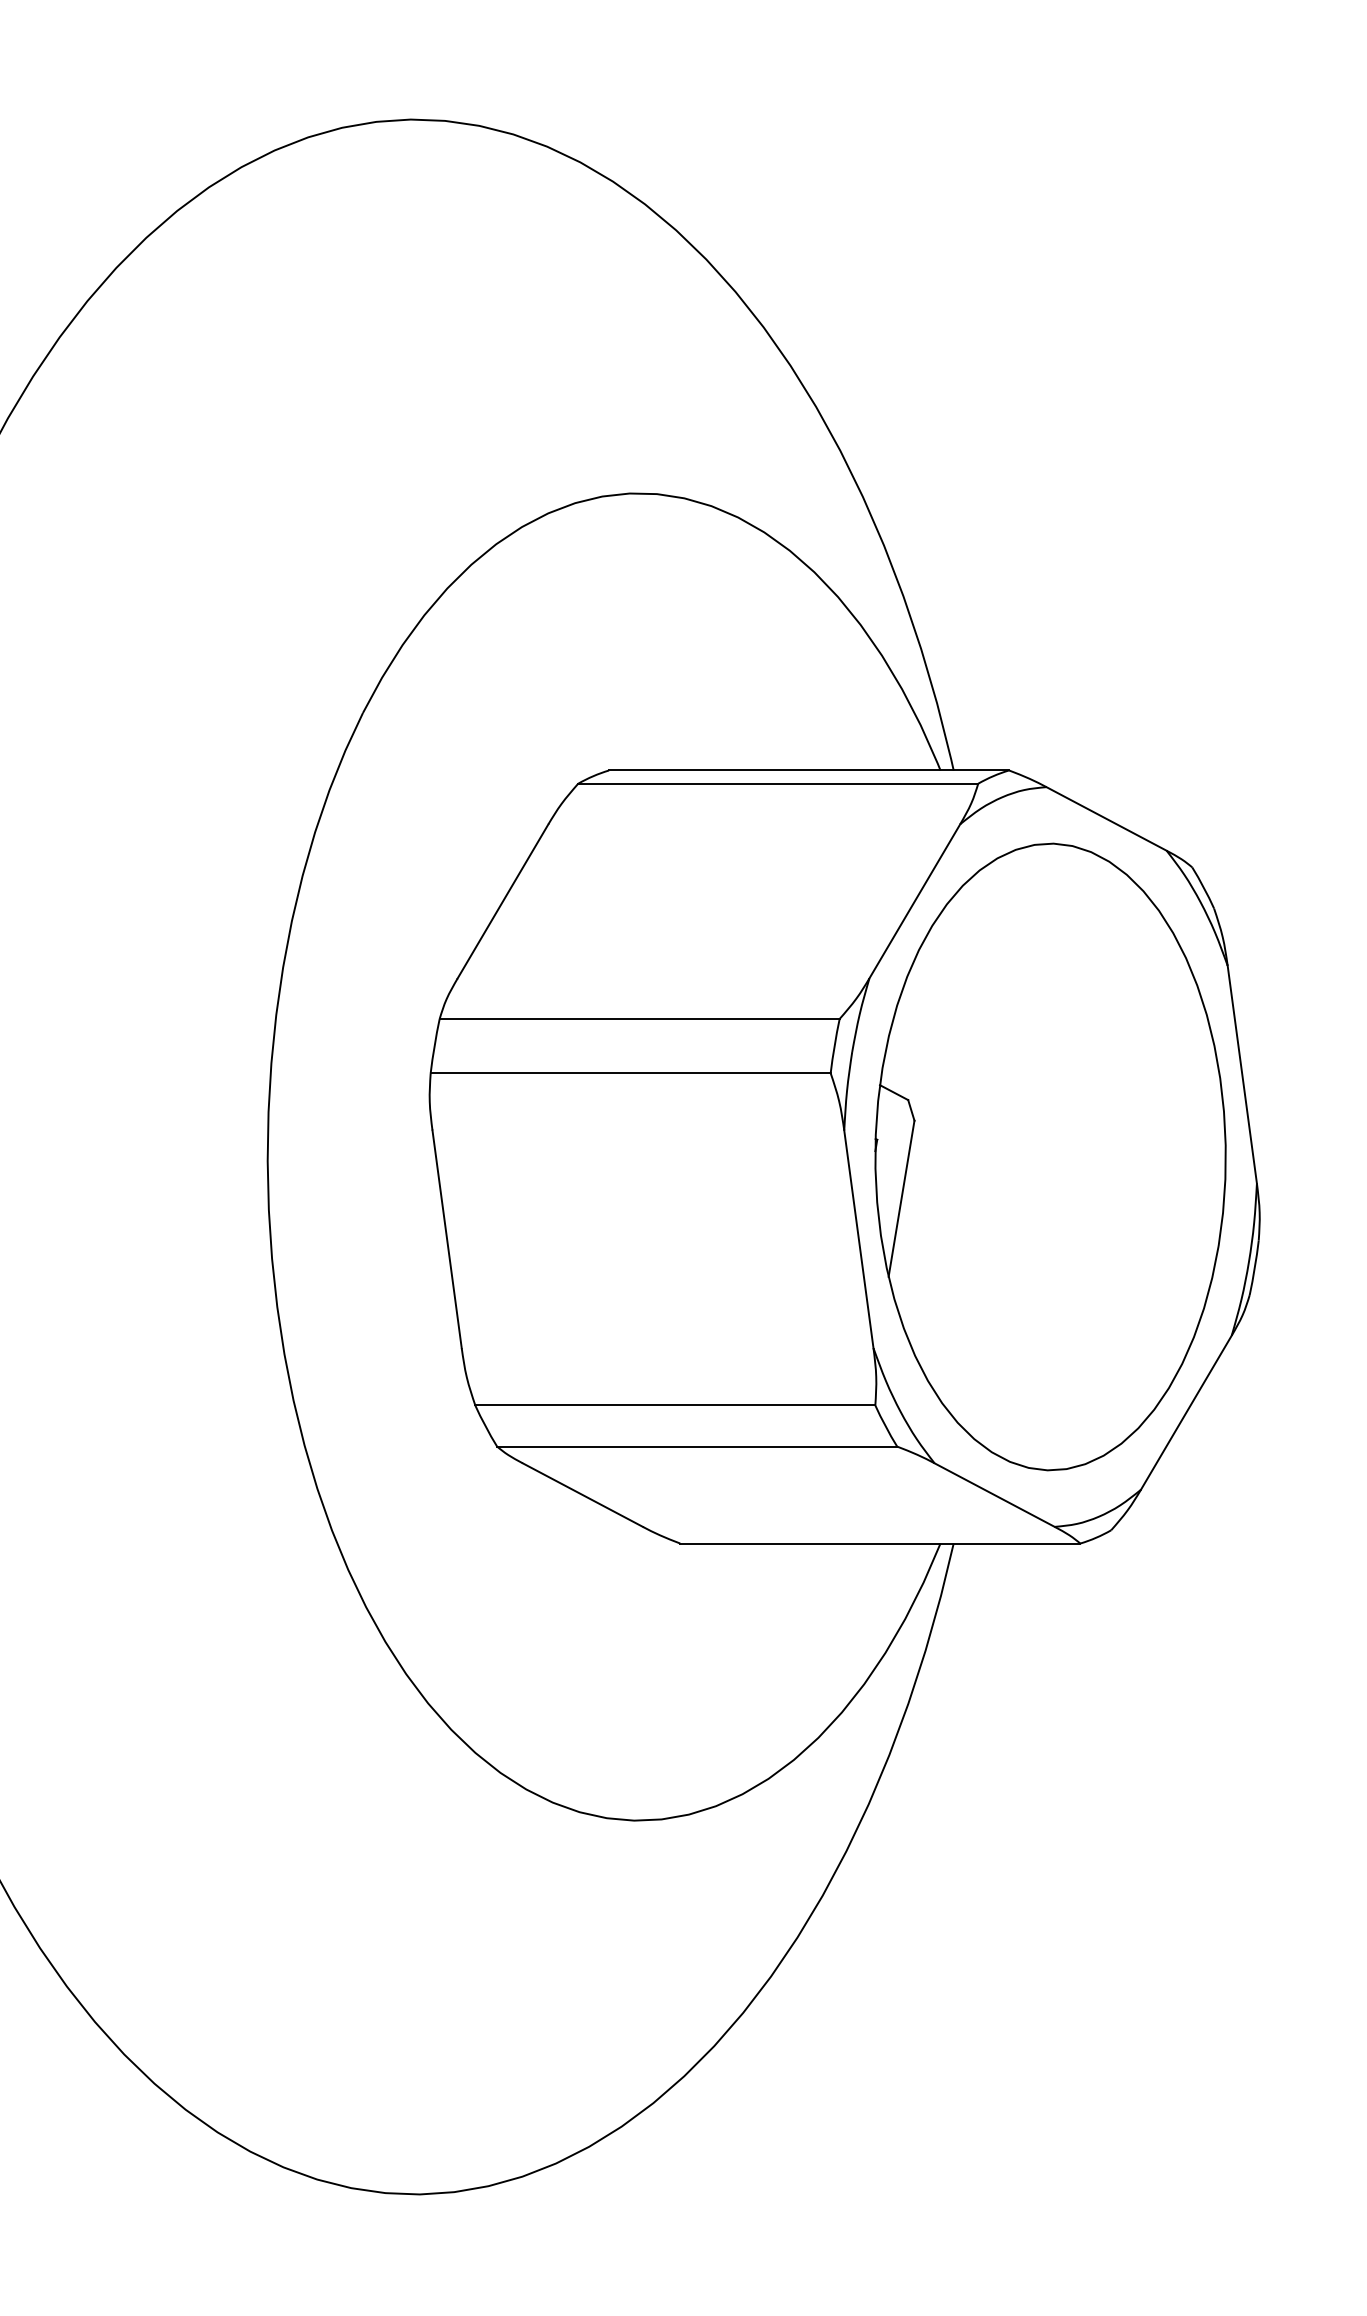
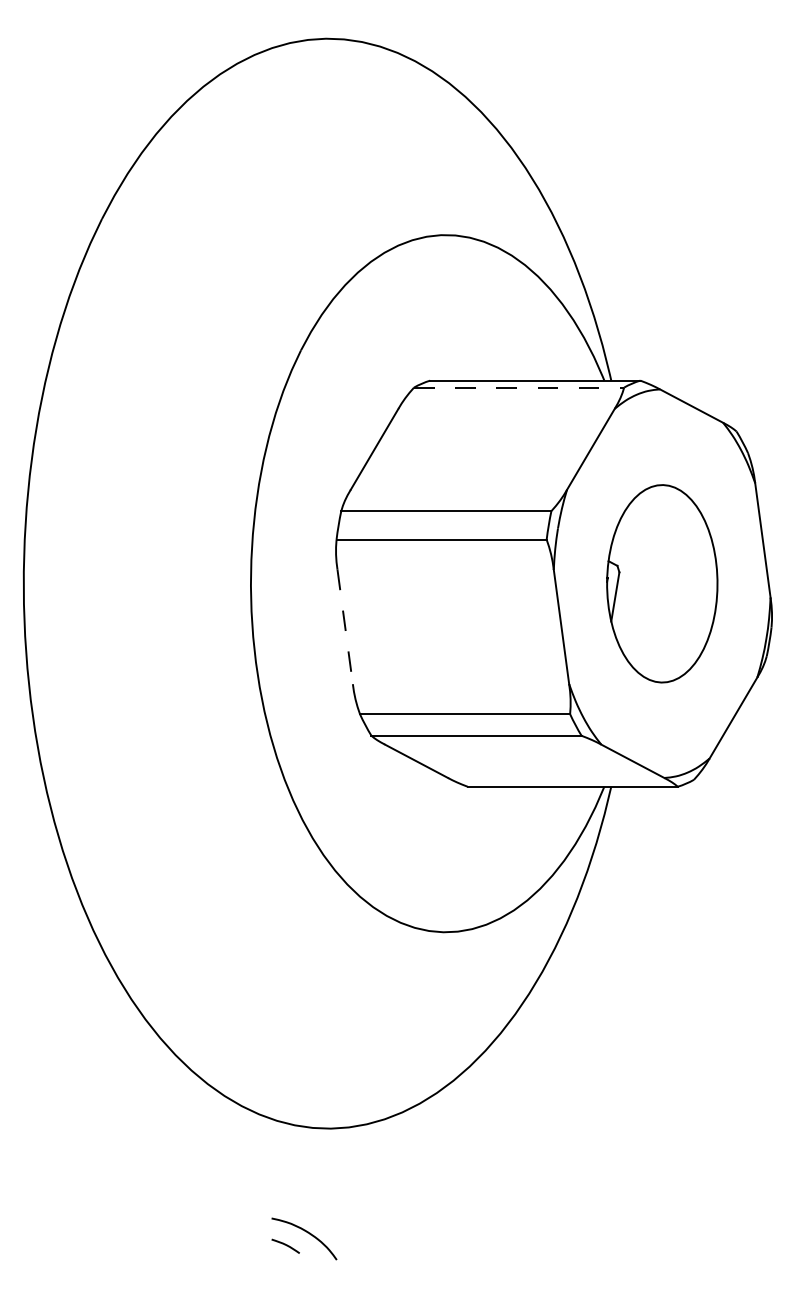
line: (778, 783) -> (519, 387), solid -> dashed
part: (1051, 1156) -> (662, 583), size x0.6
line: (447, 1238) -> (345, 626), solid -> dashed

